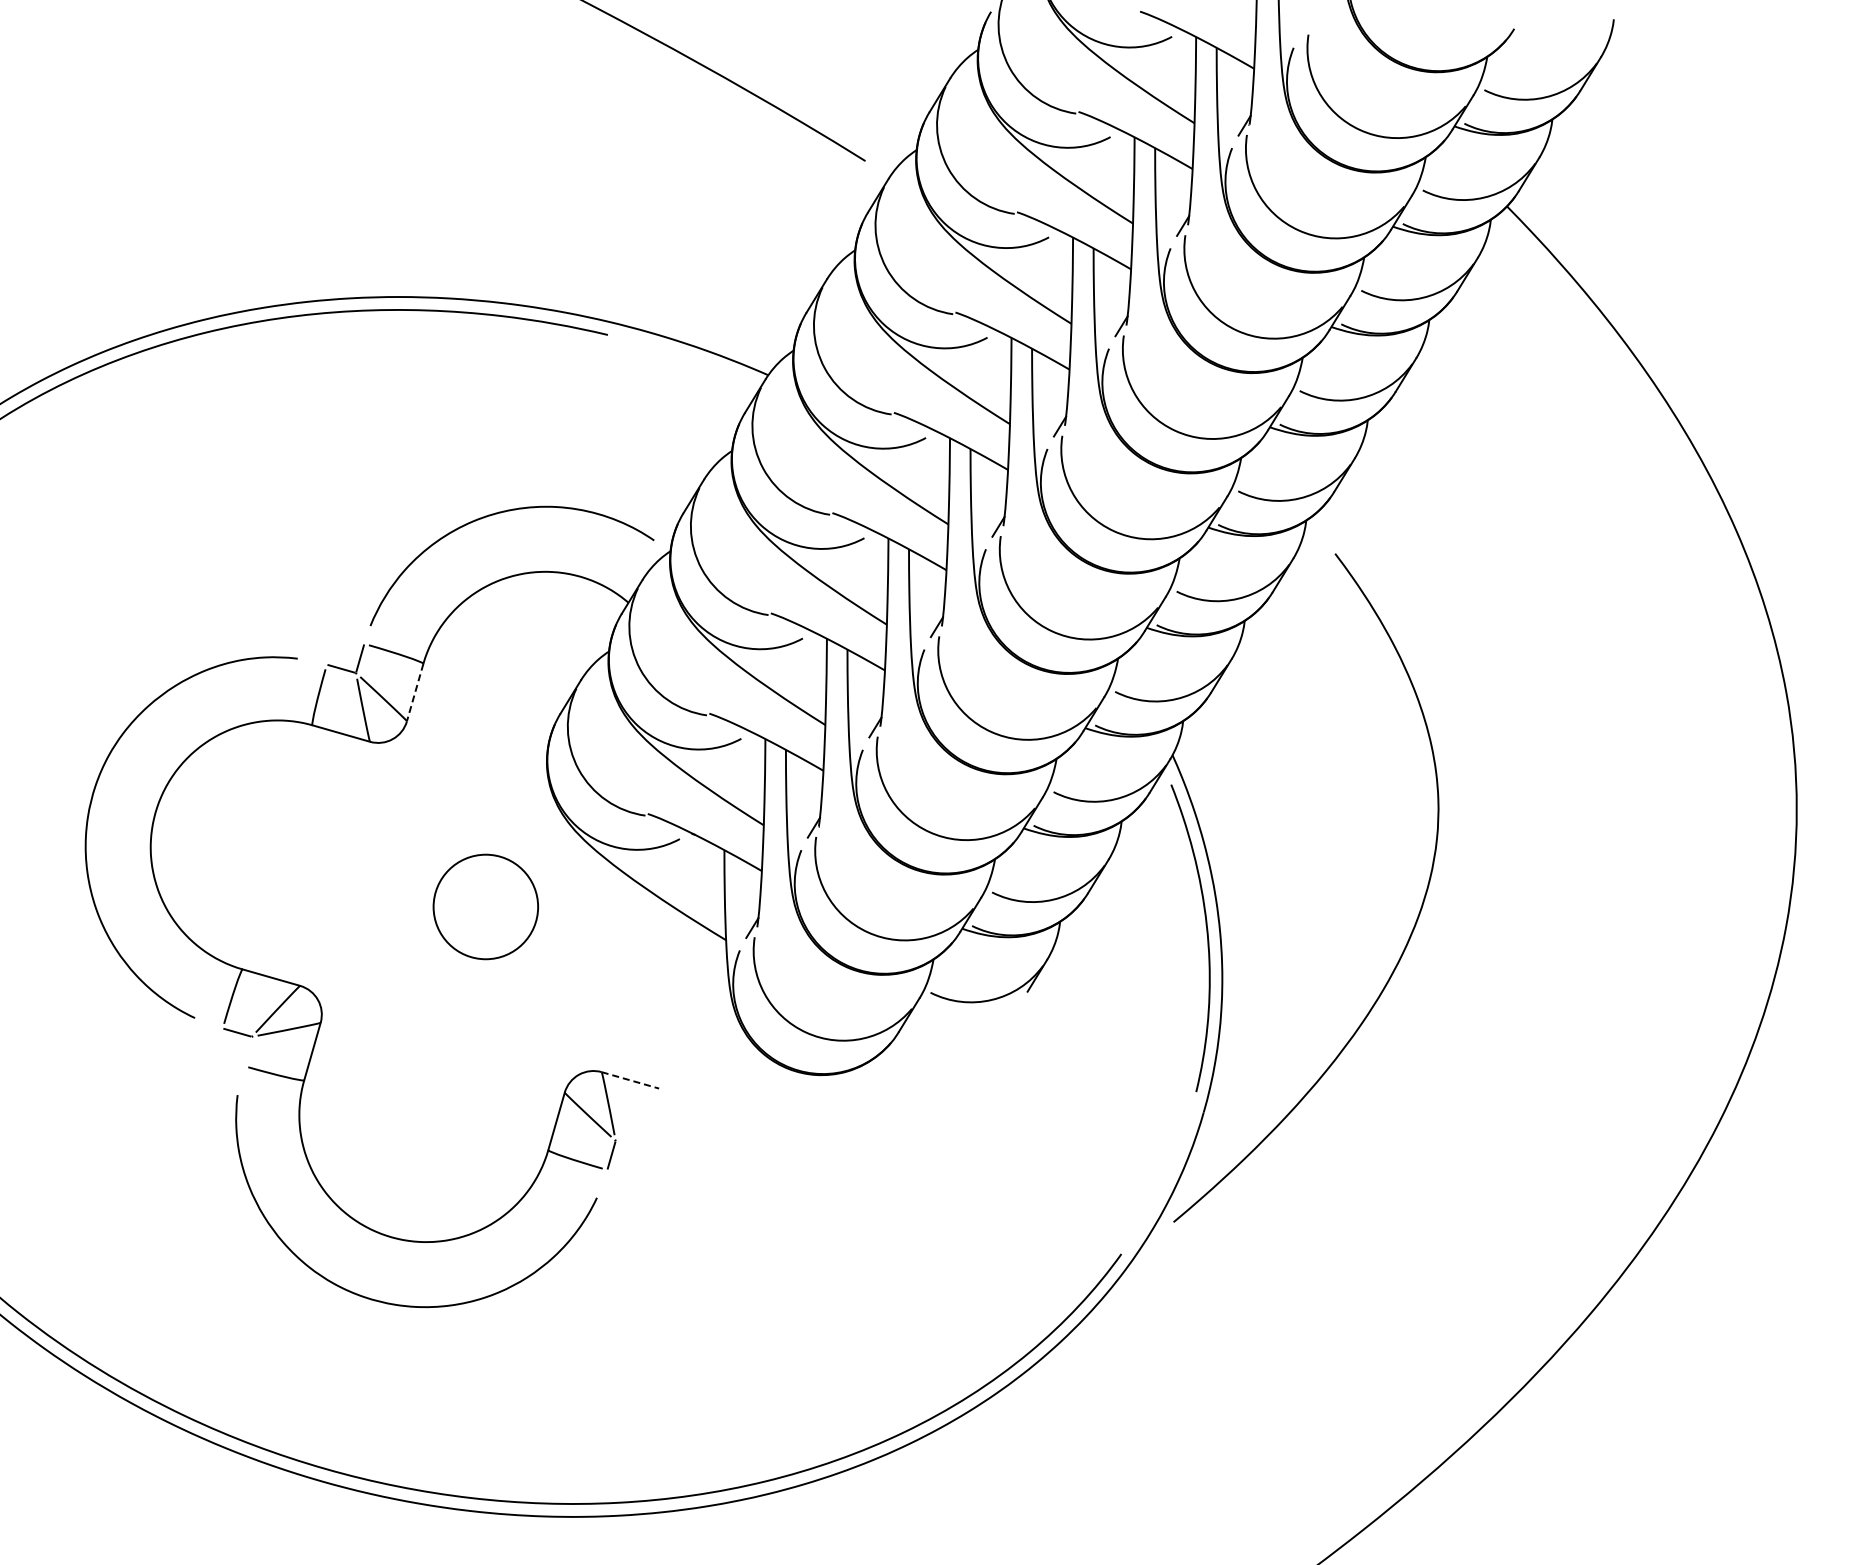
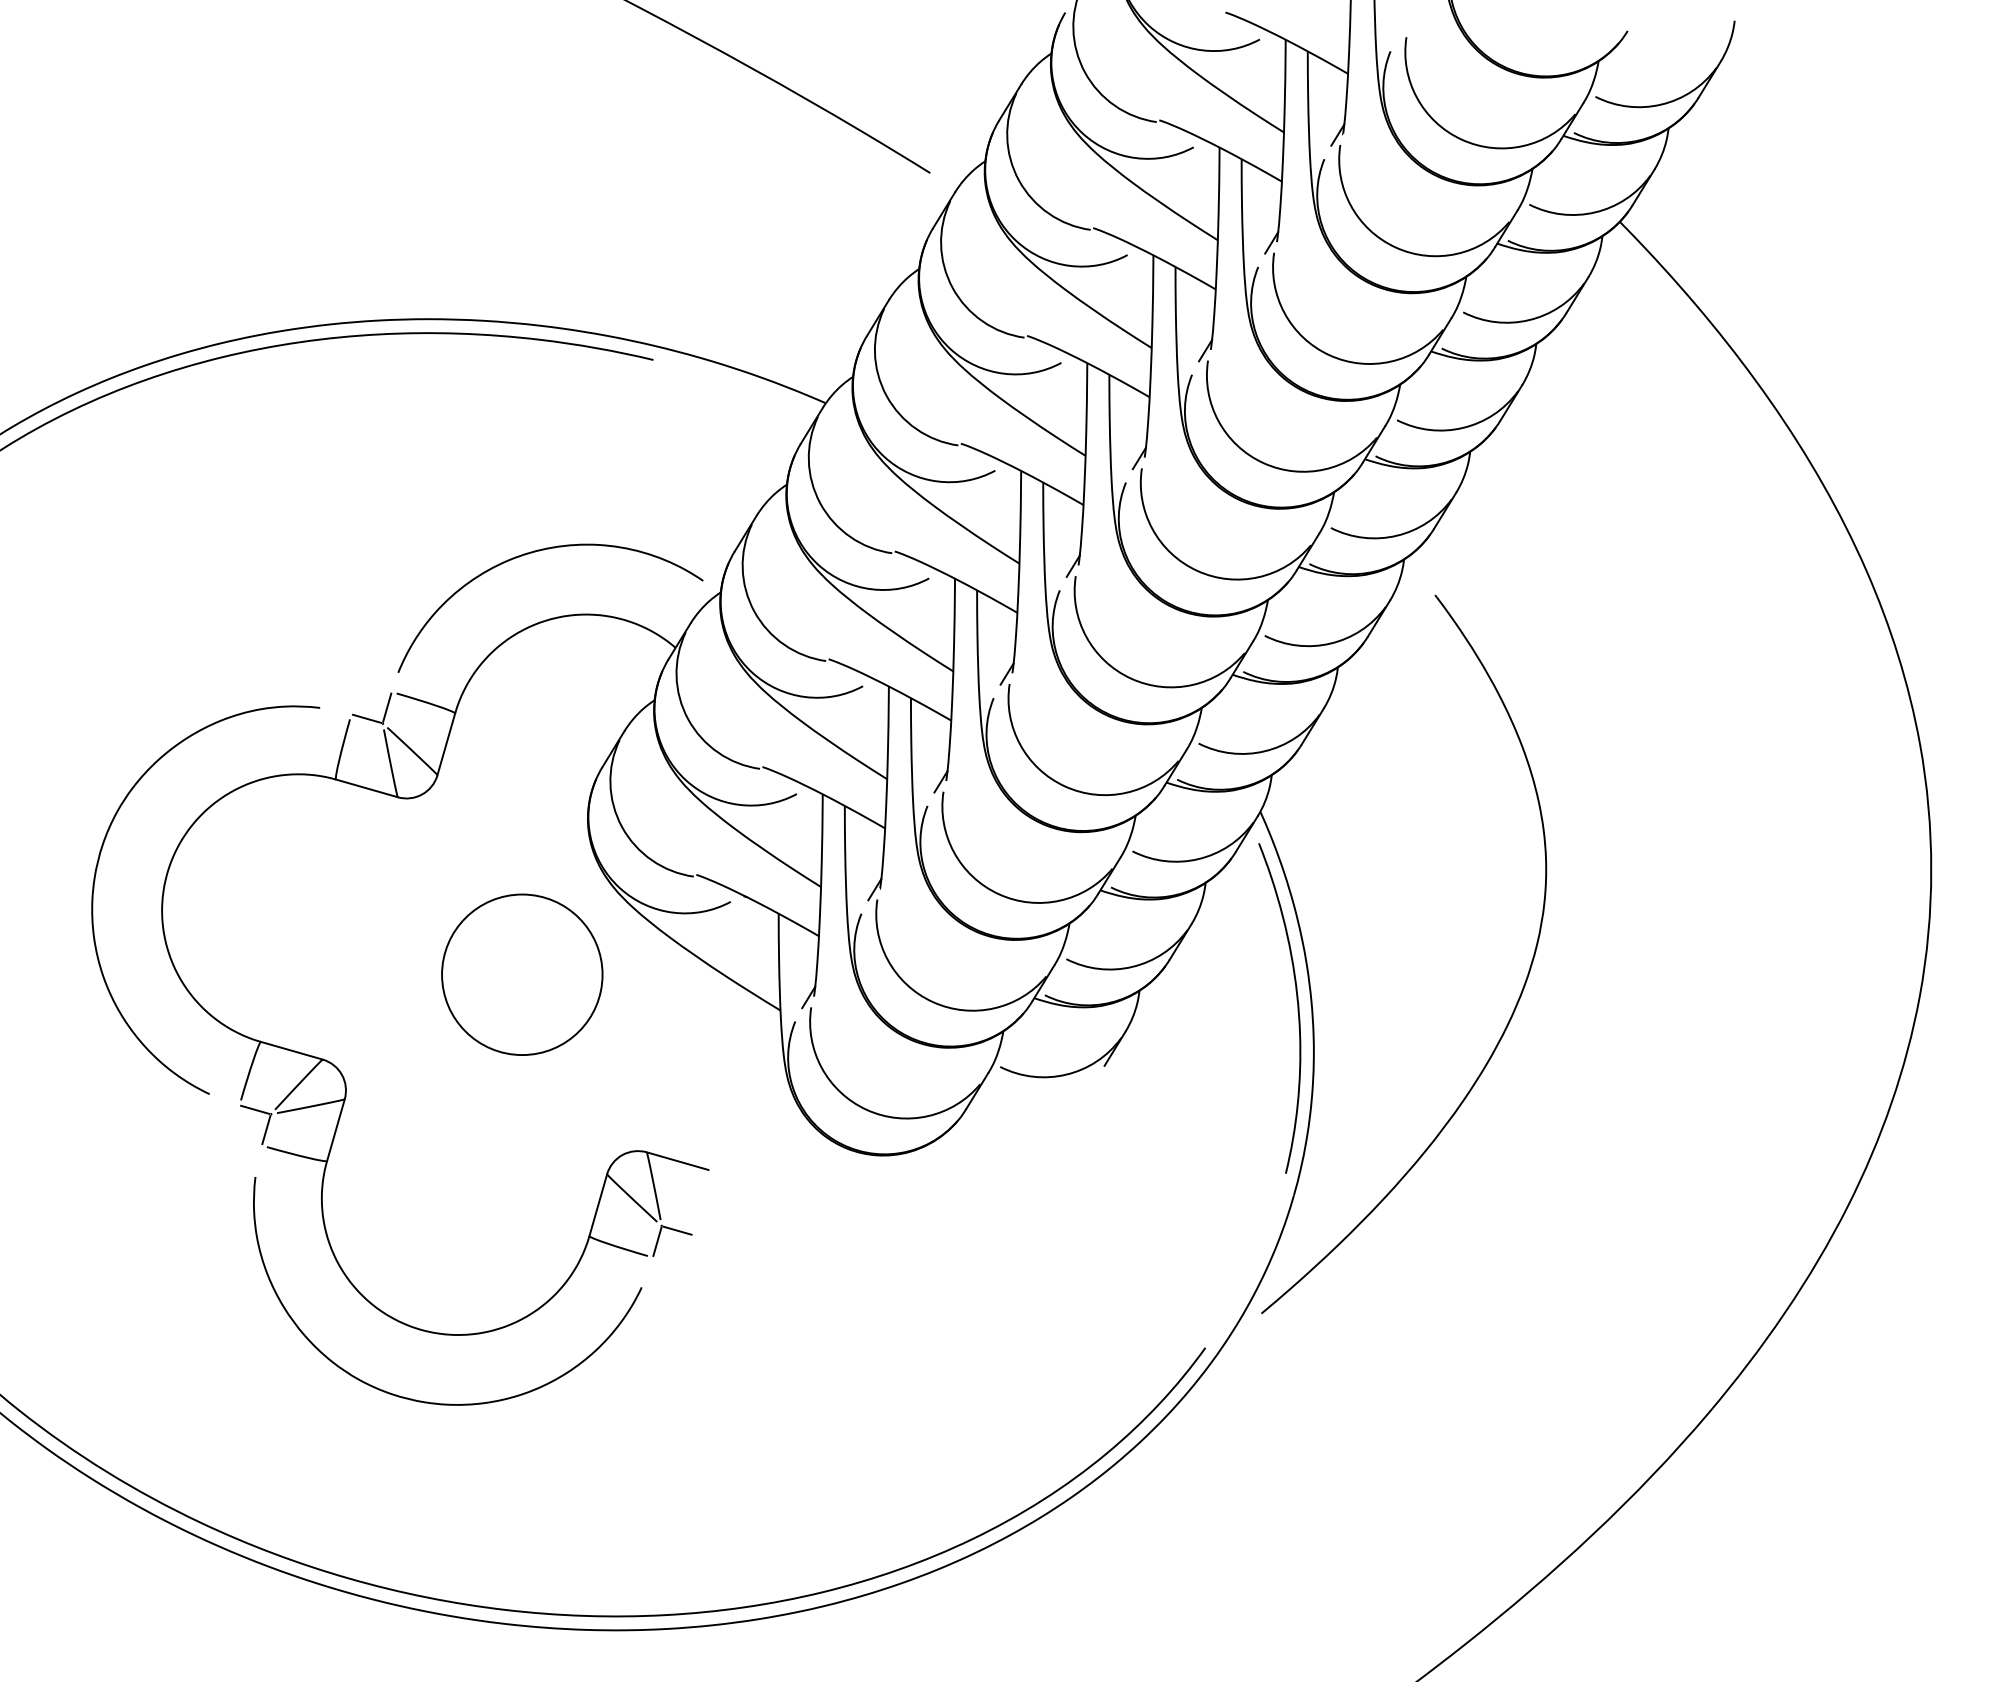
line: (415, 692) -> (446, 744), dashed -> solid
circle: (485, 906) -> (521, 974), size x1.43
line: (247, 1051) -> (266, 1130), added
line: (630, 1080) -> (677, 1161), dashed -> solid
line: (630, 1144) -> (677, 1230), added

